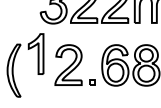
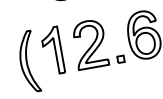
part: (35, 53) -> (51, 50), moved

